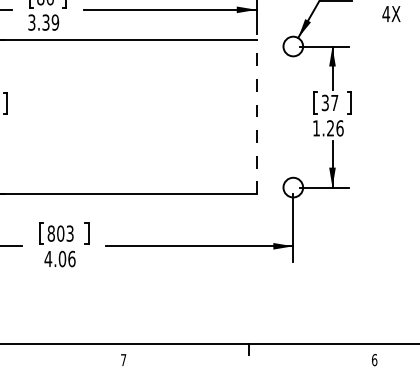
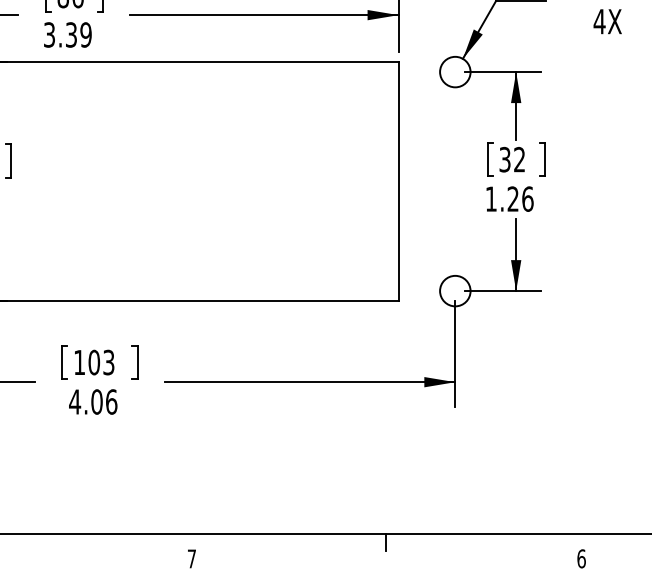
text: (334, 102) -> (519, 158), 37 -> 32
line: (256, 116) -> (398, 180), dashed -> solid
text: (50, 233) -> (78, 362), 803 -> 103

